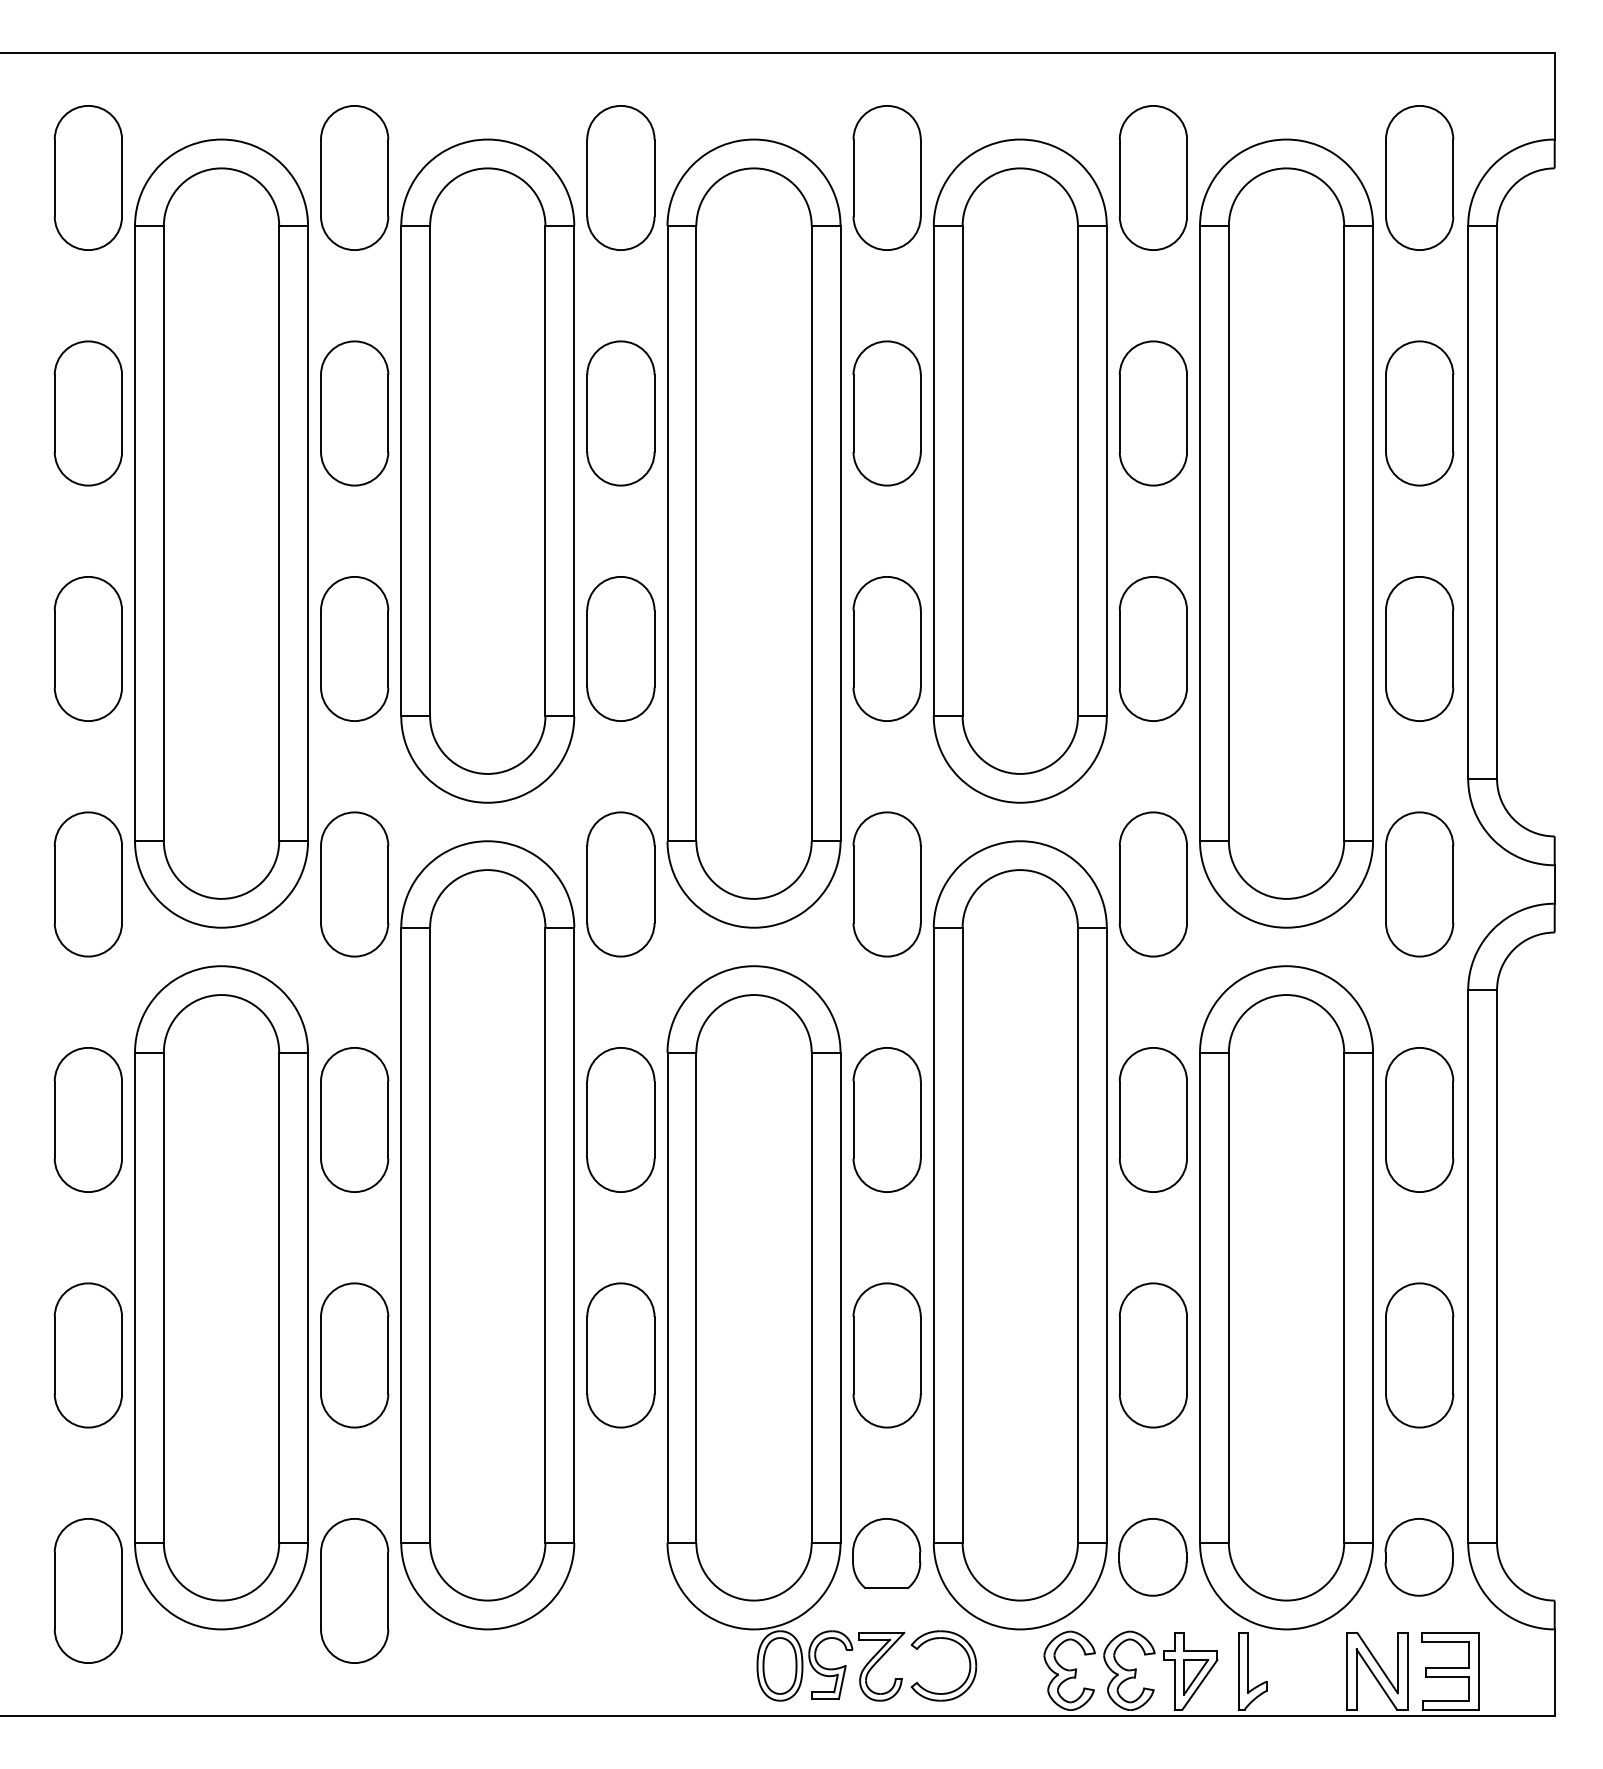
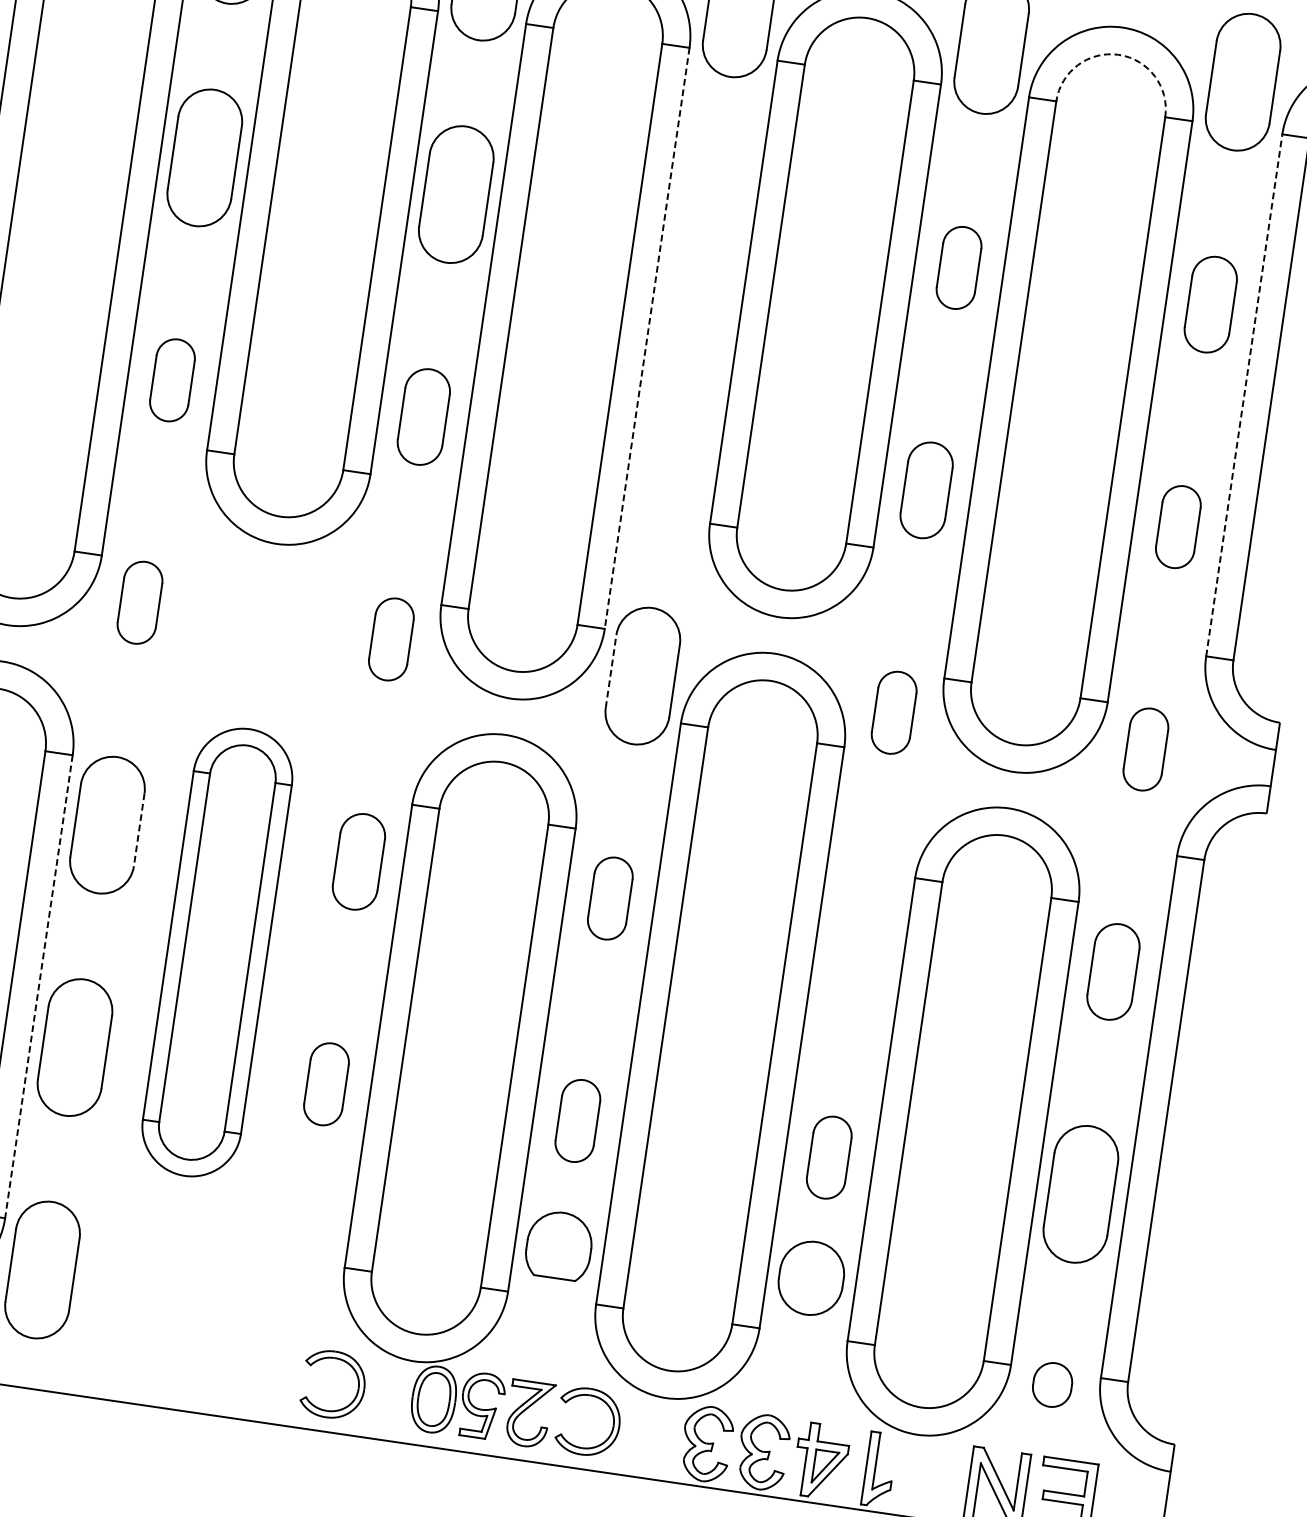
arc: (1286, 168) -> (1118, 54), solid -> dashed
part: (886, 413) -> (707, 231), removed
part: (1152, 413) -> (958, 267), size x0.6
part: (1419, 413) -> (1210, 304), size x0.7
line: (1468, 501) -> (1244, 394), solid -> dashed
line: (840, 533) -> (647, 338), solid -> dashed
part: (354, 648) -> (172, 379), size x0.6
part: (620, 648) -> (423, 416), size x0.7
part: (886, 648) -> (674, 453), removed
part: (1152, 648) -> (925, 489), size x0.7
part: (1419, 648) -> (1178, 526), size x0.6
line: (853, 883) -> (611, 670), solid -> dashed
part: (354, 884) -> (139, 602), size x0.6
part: (620, 884) -> (390, 639), size x0.6
part: (1152, 884) -> (893, 712), size x0.6
part: (1419, 884) -> (1145, 749), size x0.6
part: (620, 1119) -> (358, 861), size x0.7
part: (886, 1119) -> (609, 898), size x0.6
part: (1152, 1119) -> (861, 934), removed
part: (1419, 1119) -> (1113, 971), size x0.7
line: (388, 1120) -> (139, 830), solid -> dashed
part: (487, 1235) -> (217, 952), size x0.6
line: (308, 1298) -> (39, 987), solid -> dashed
part: (620, 1355) -> (326, 1084), size x0.6
part: (886, 1355) -> (577, 1120), size x0.6
part: (1152, 1355) -> (828, 1157), size x0.6
part: (886, 1553) -> (559, 1245), moved
part: (1152, 1557) -> (810, 1278), moved
part: (1418, 1557) -> (1051, 1385), size x0.6
part: (690, 1646) -> (352, 1368), added

